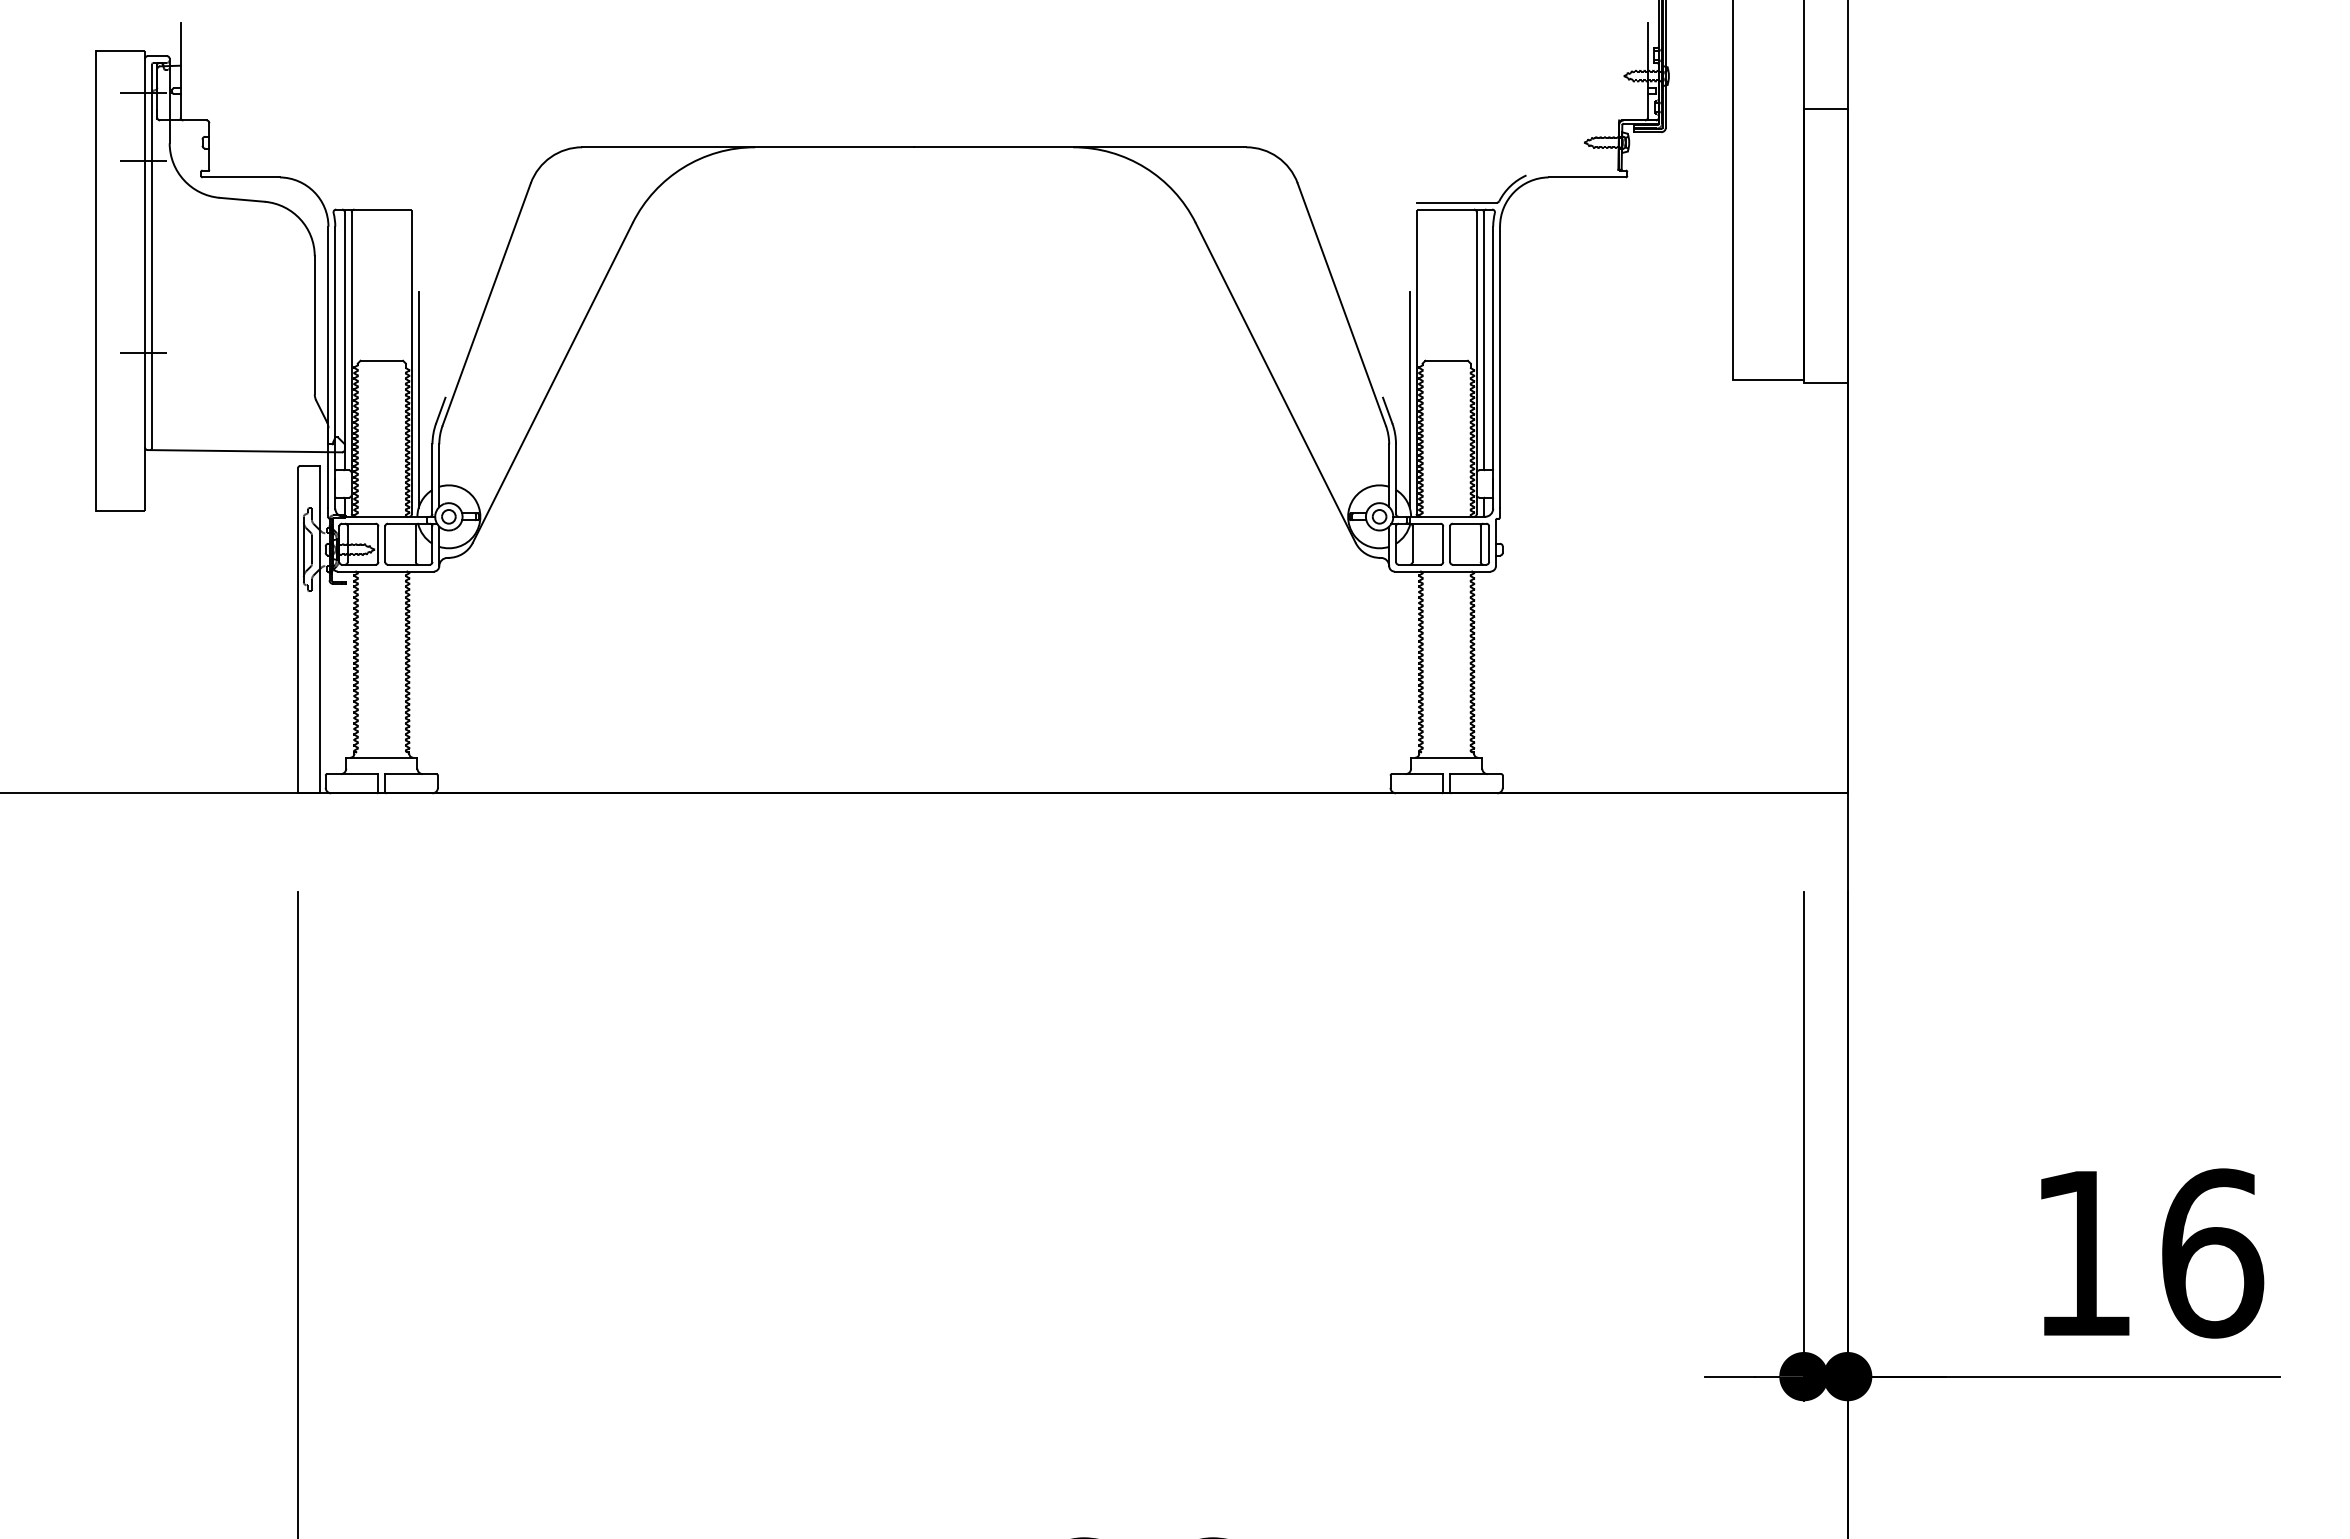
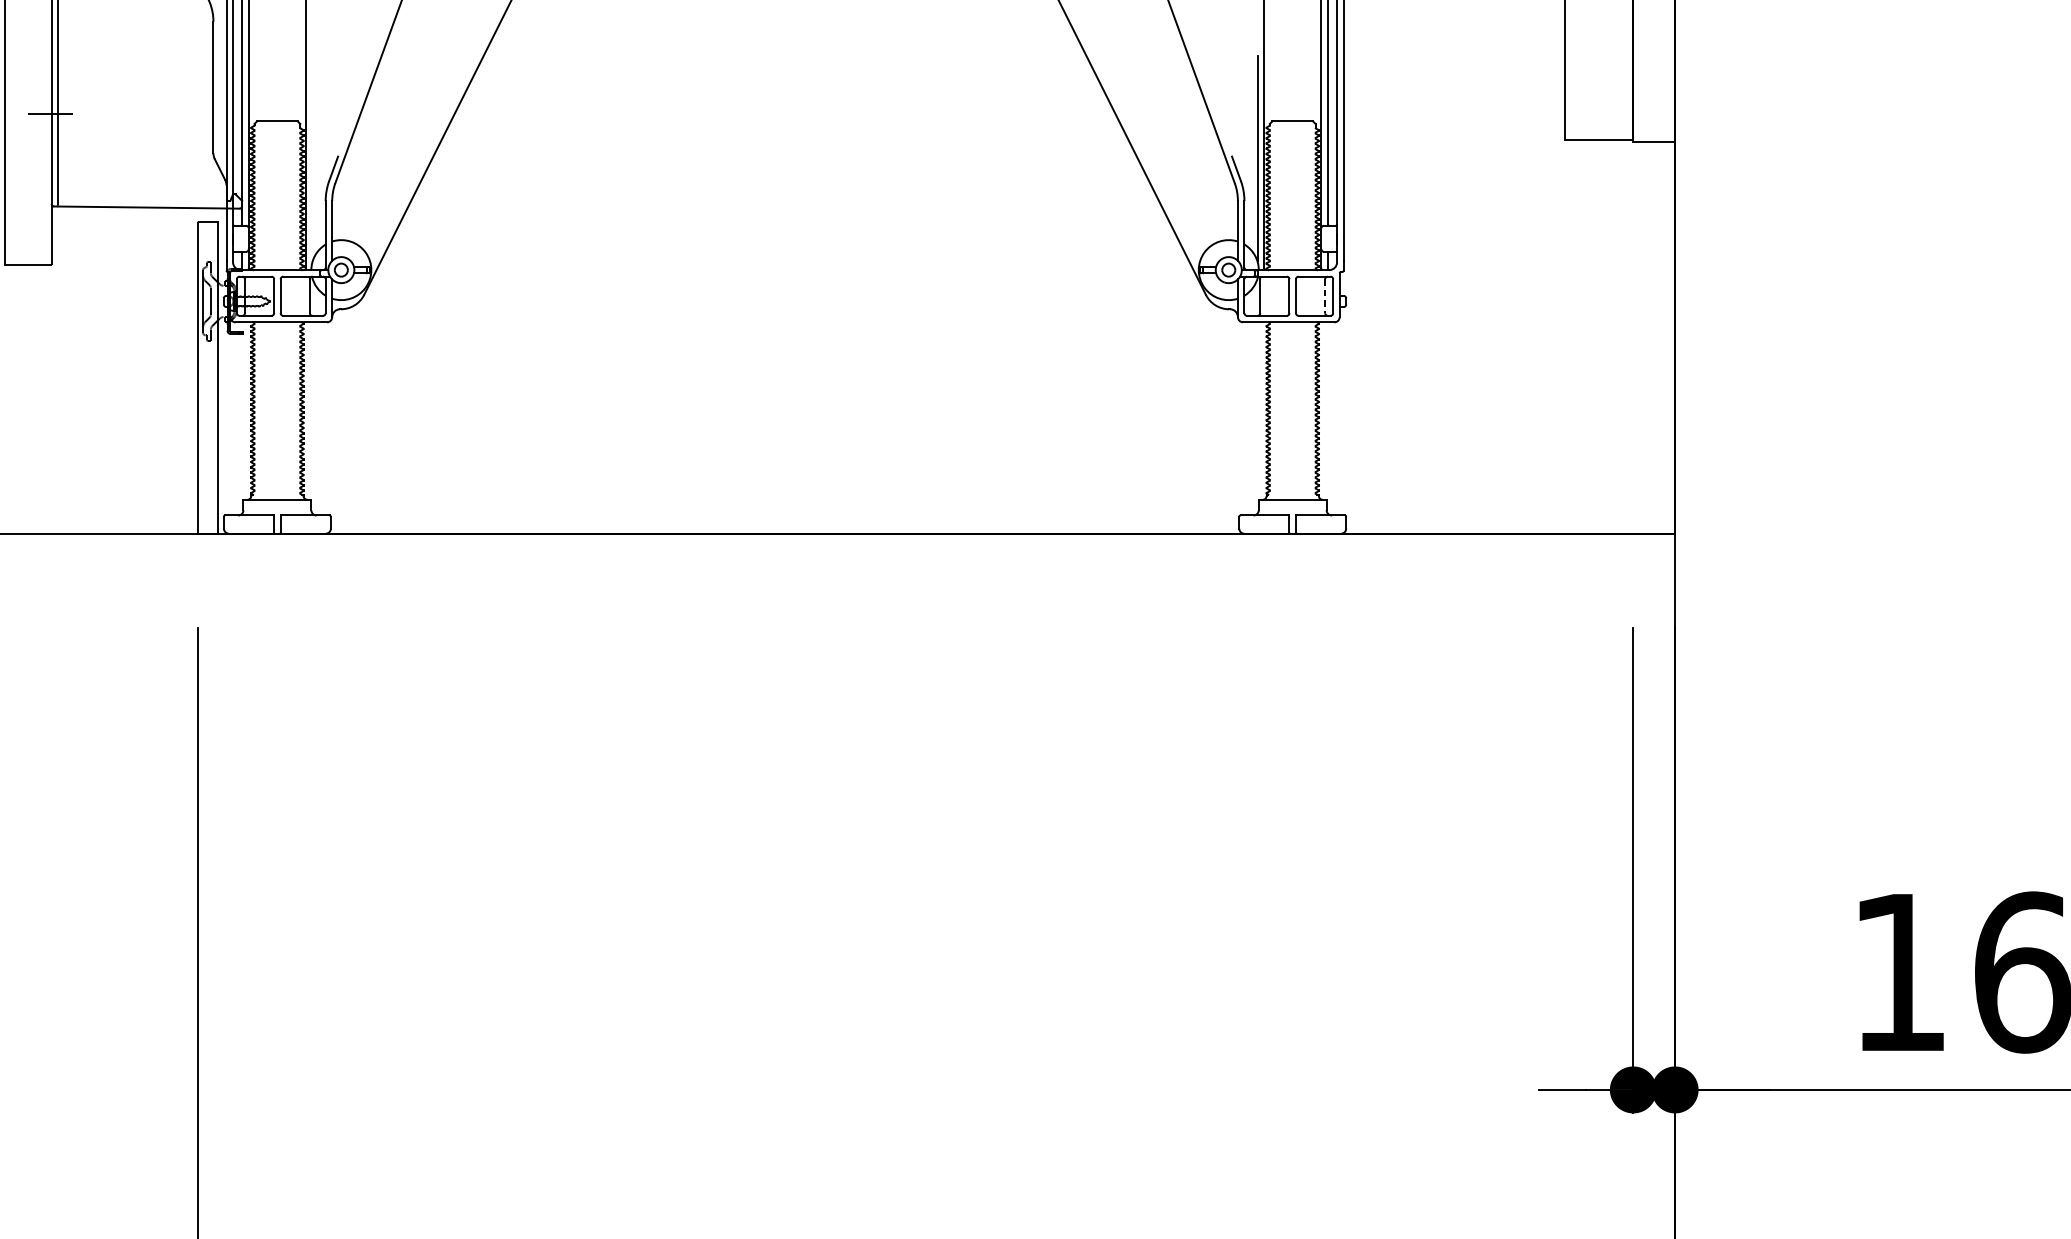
line: (418, 399) -> (312, 158), removed
line: (1480, 544) -> (1324, 296), solid -> dashed

